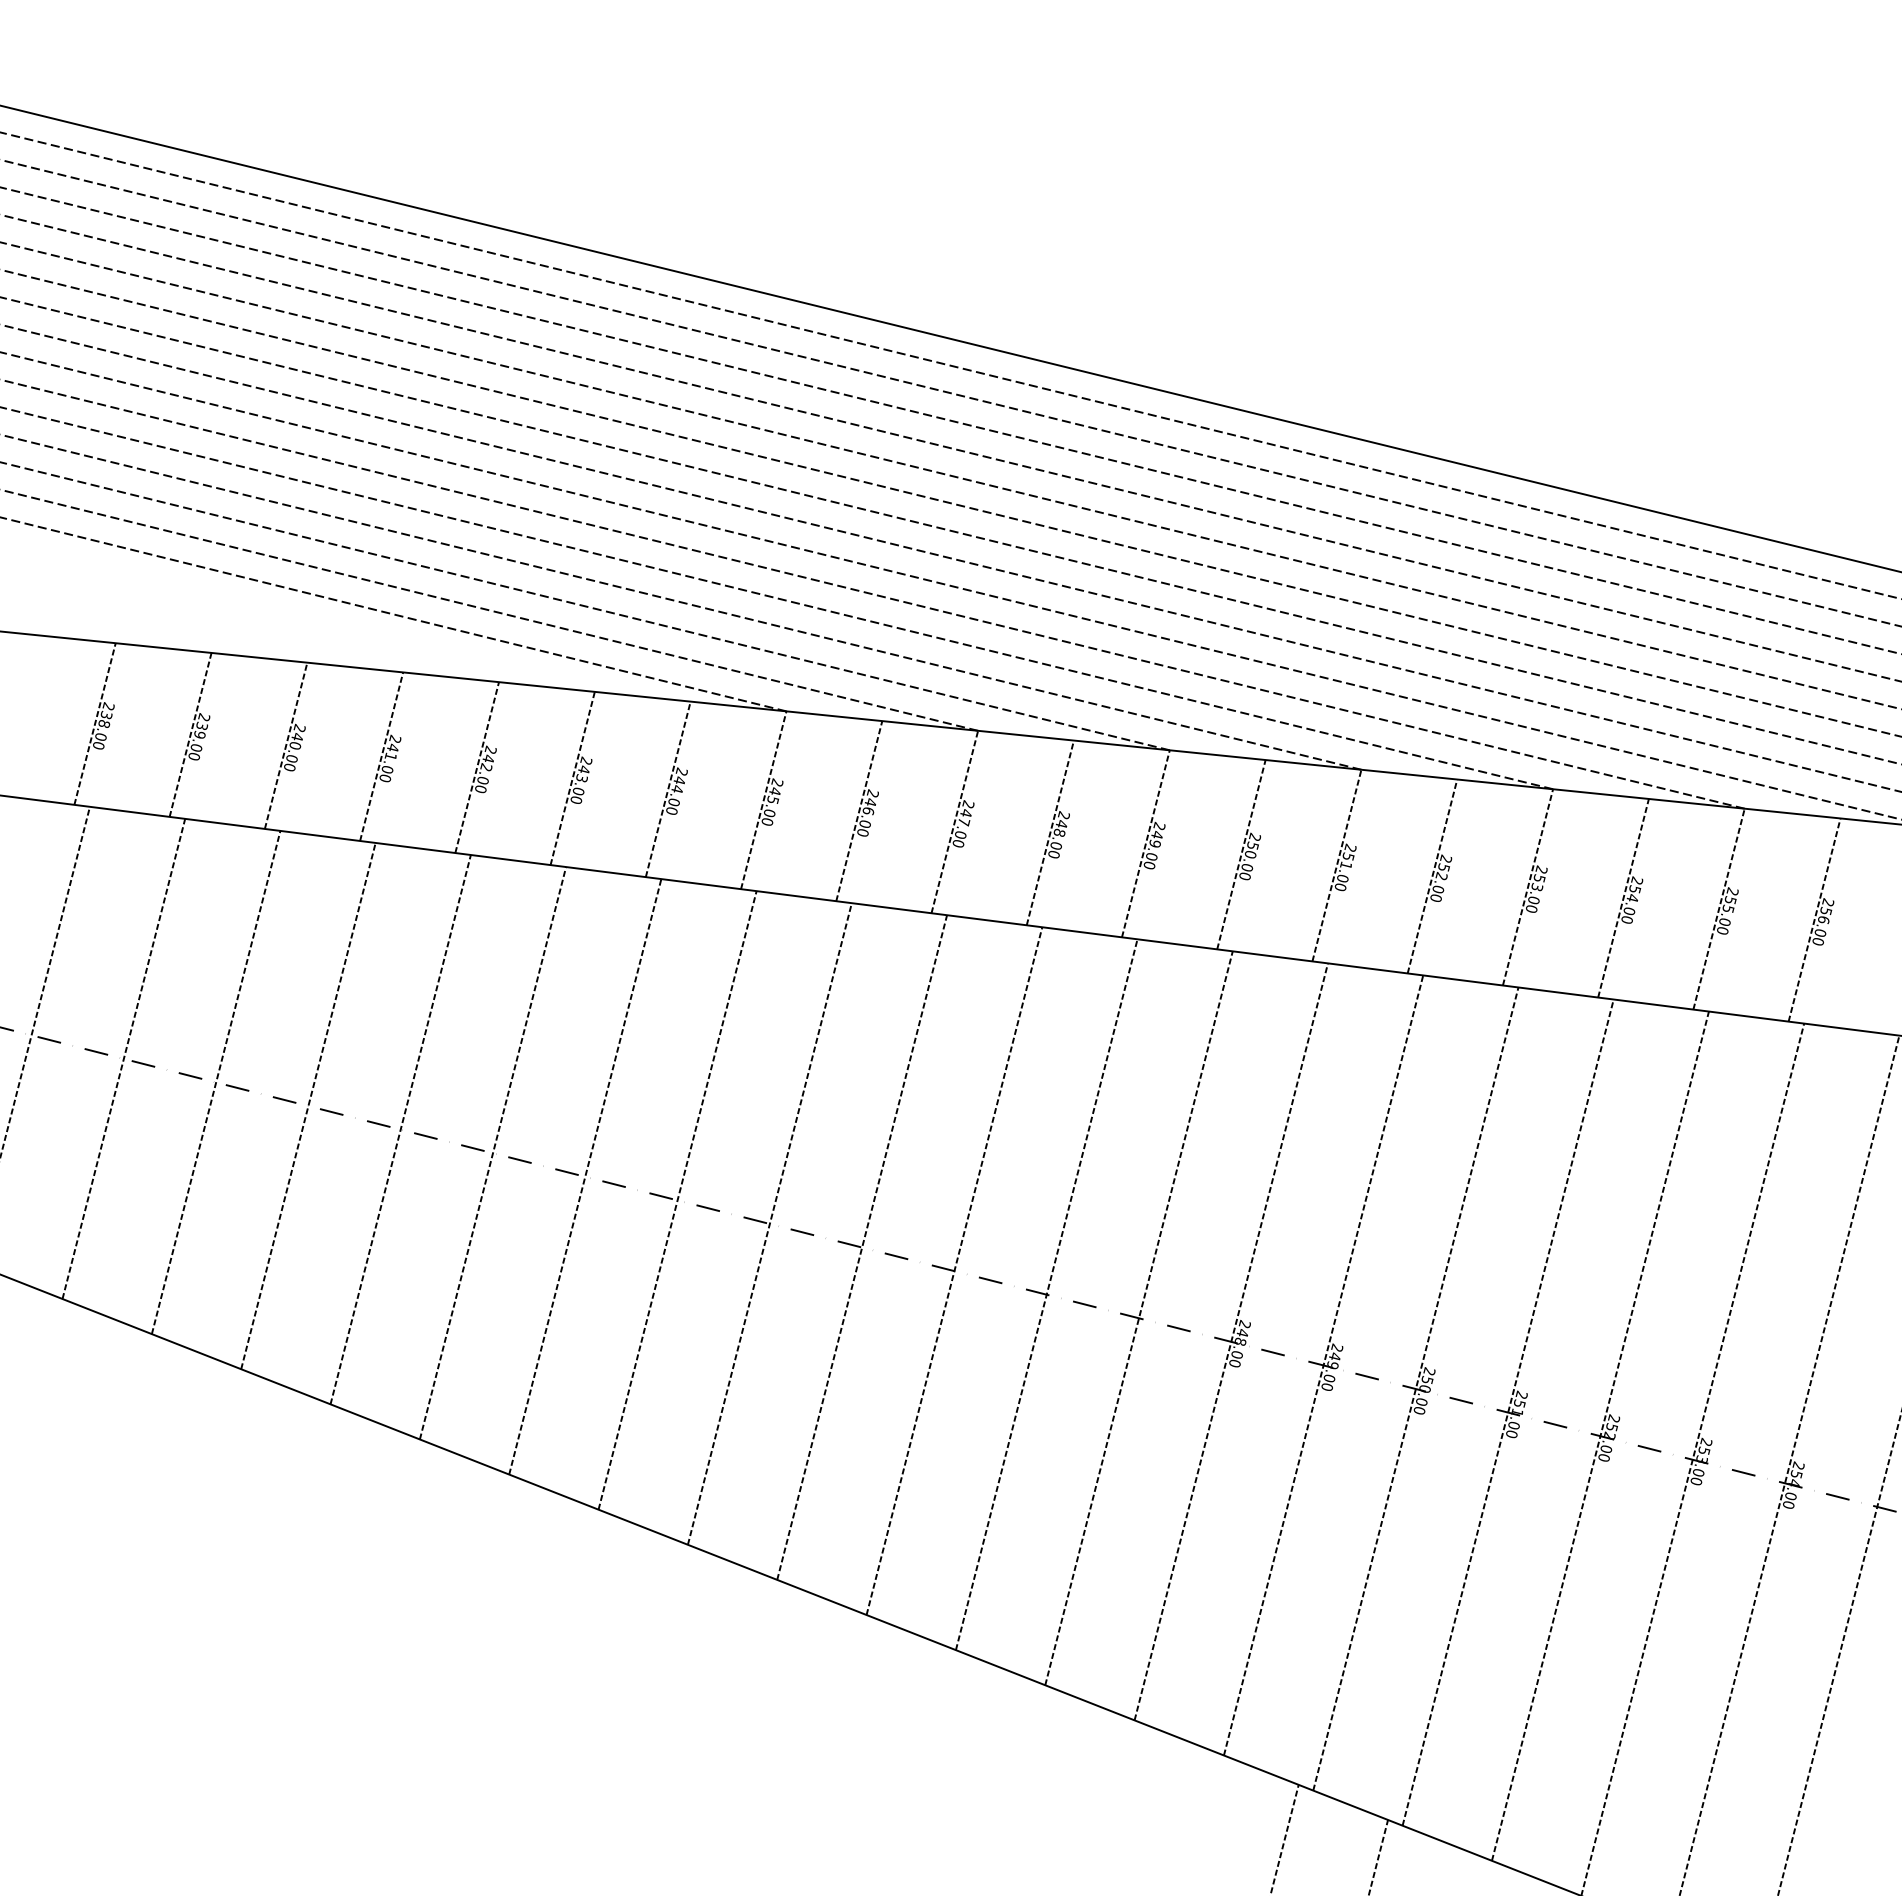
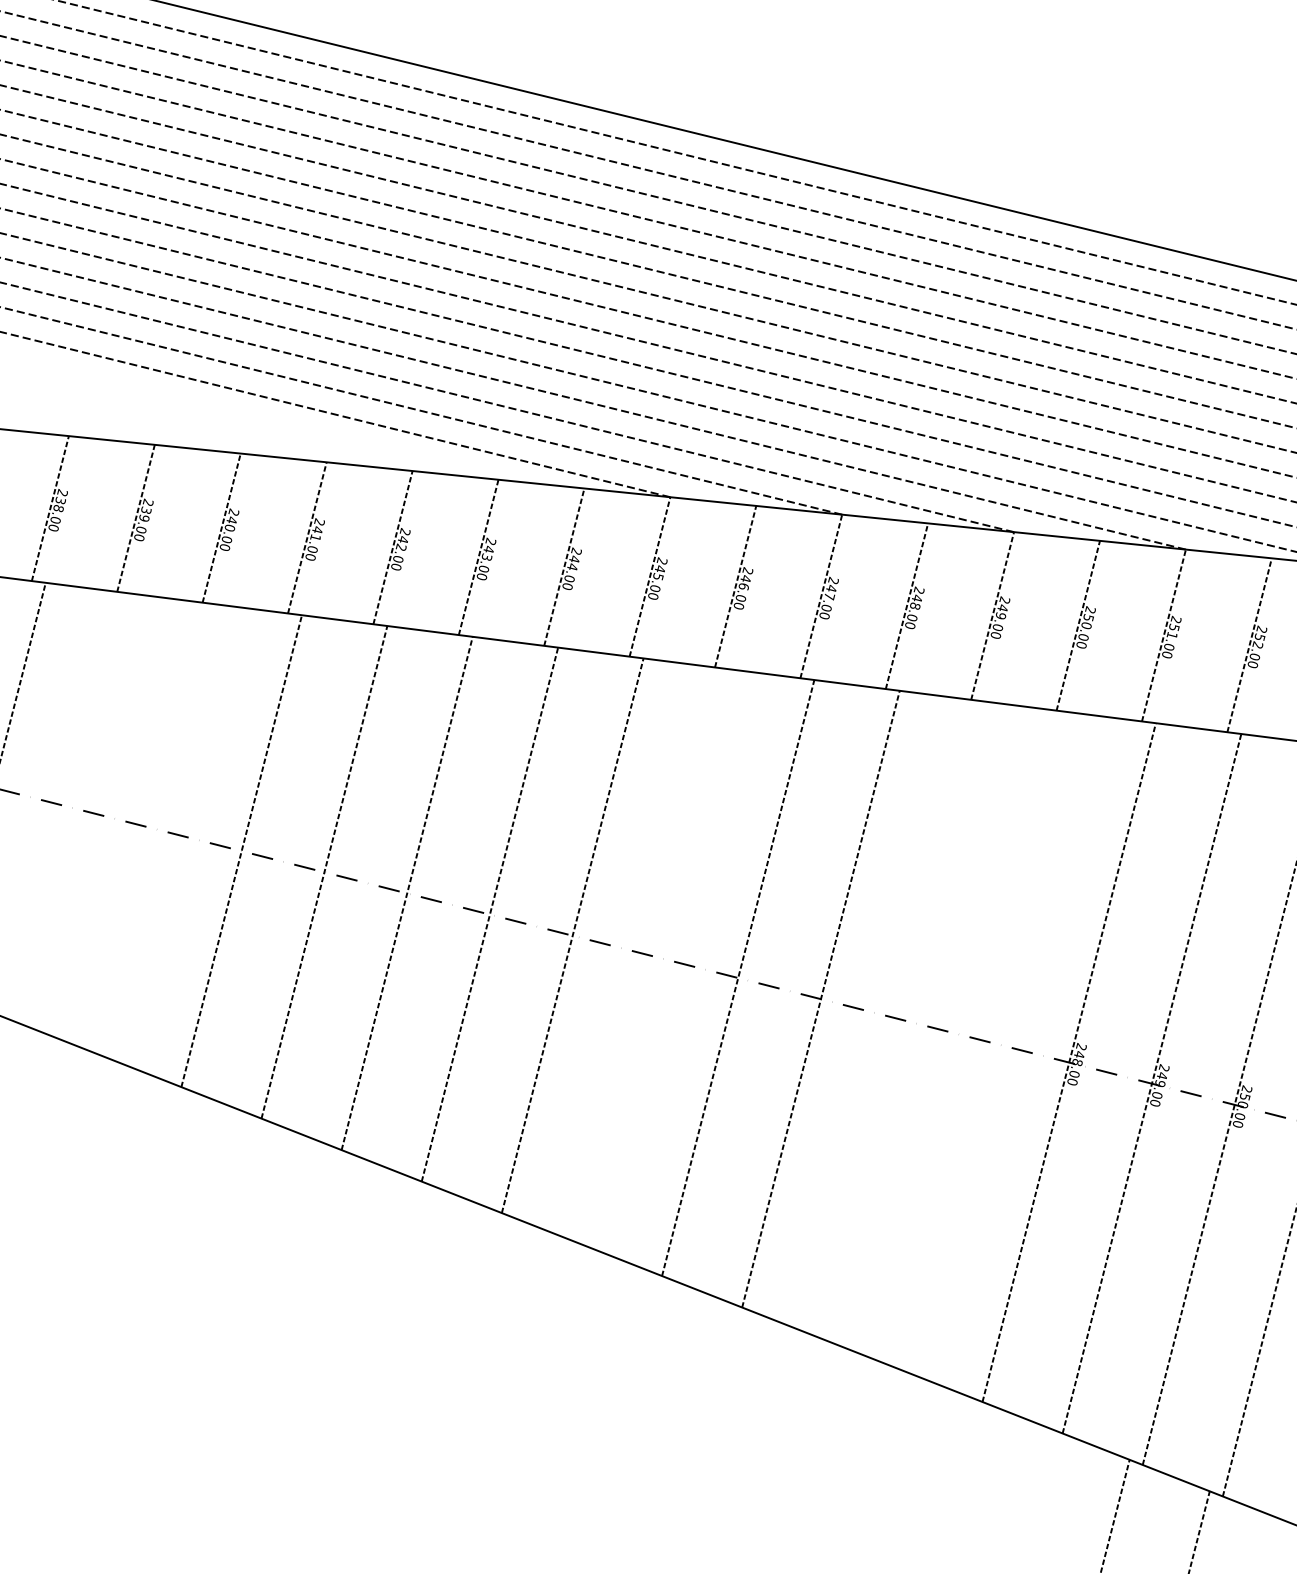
line: (123, 1058) -> (75, 808), removed
line: (215, 1082) -> (158, 830), removed
line: (769, 1223) -> (655, 956), removed
line: (1046, 1294) -> (903, 1020), removed
line: (1138, 1318) -> (986, 1041), removed

